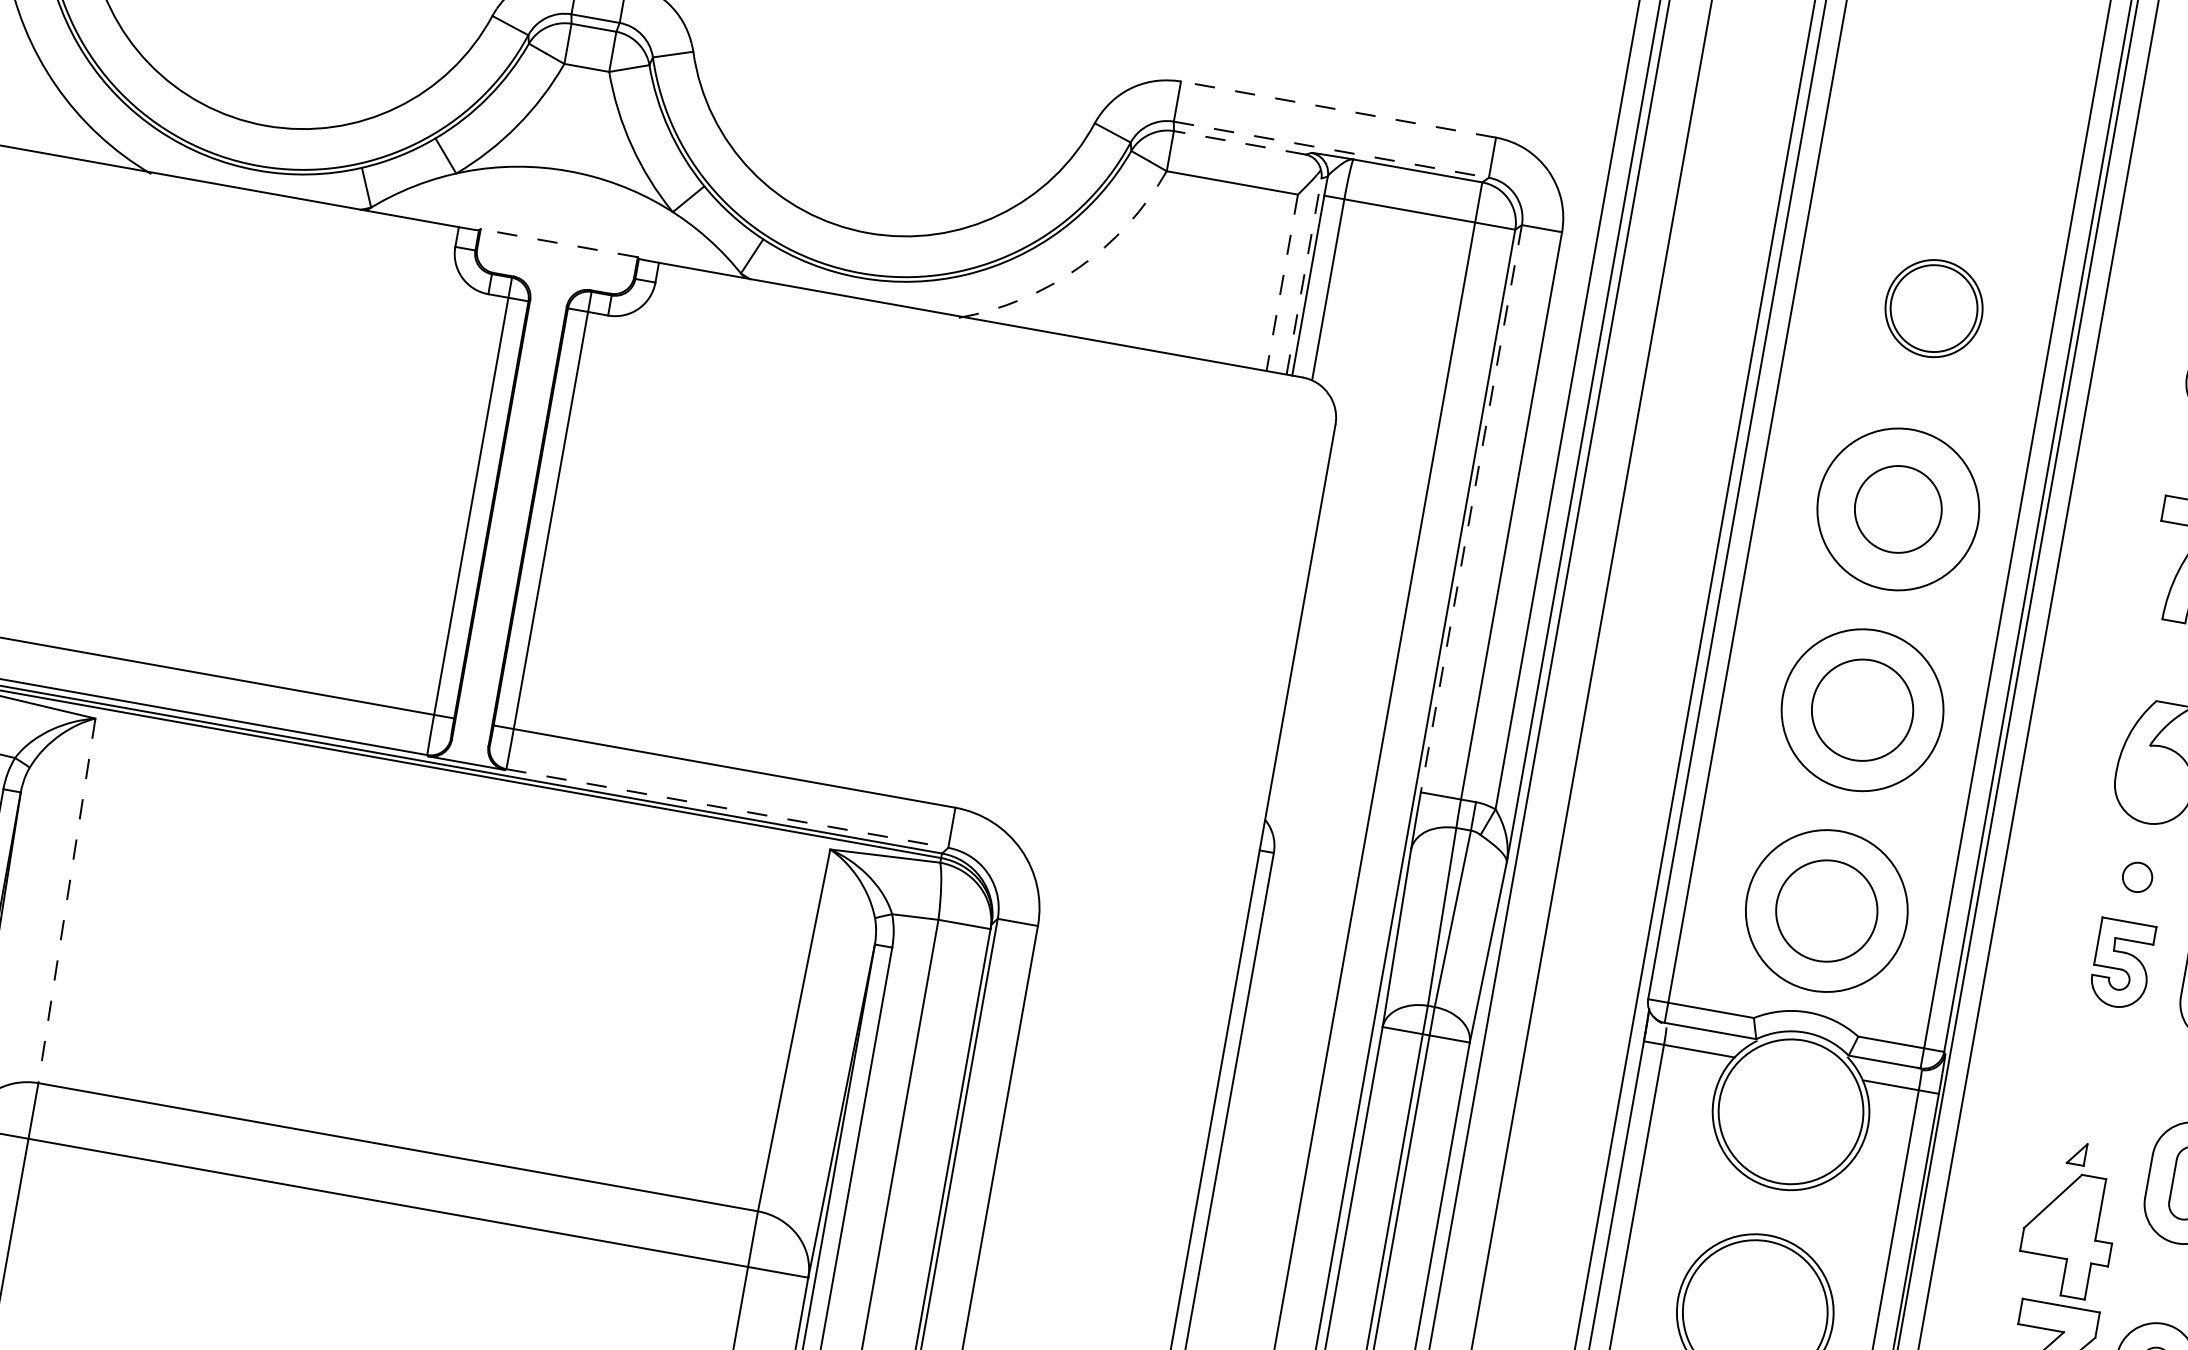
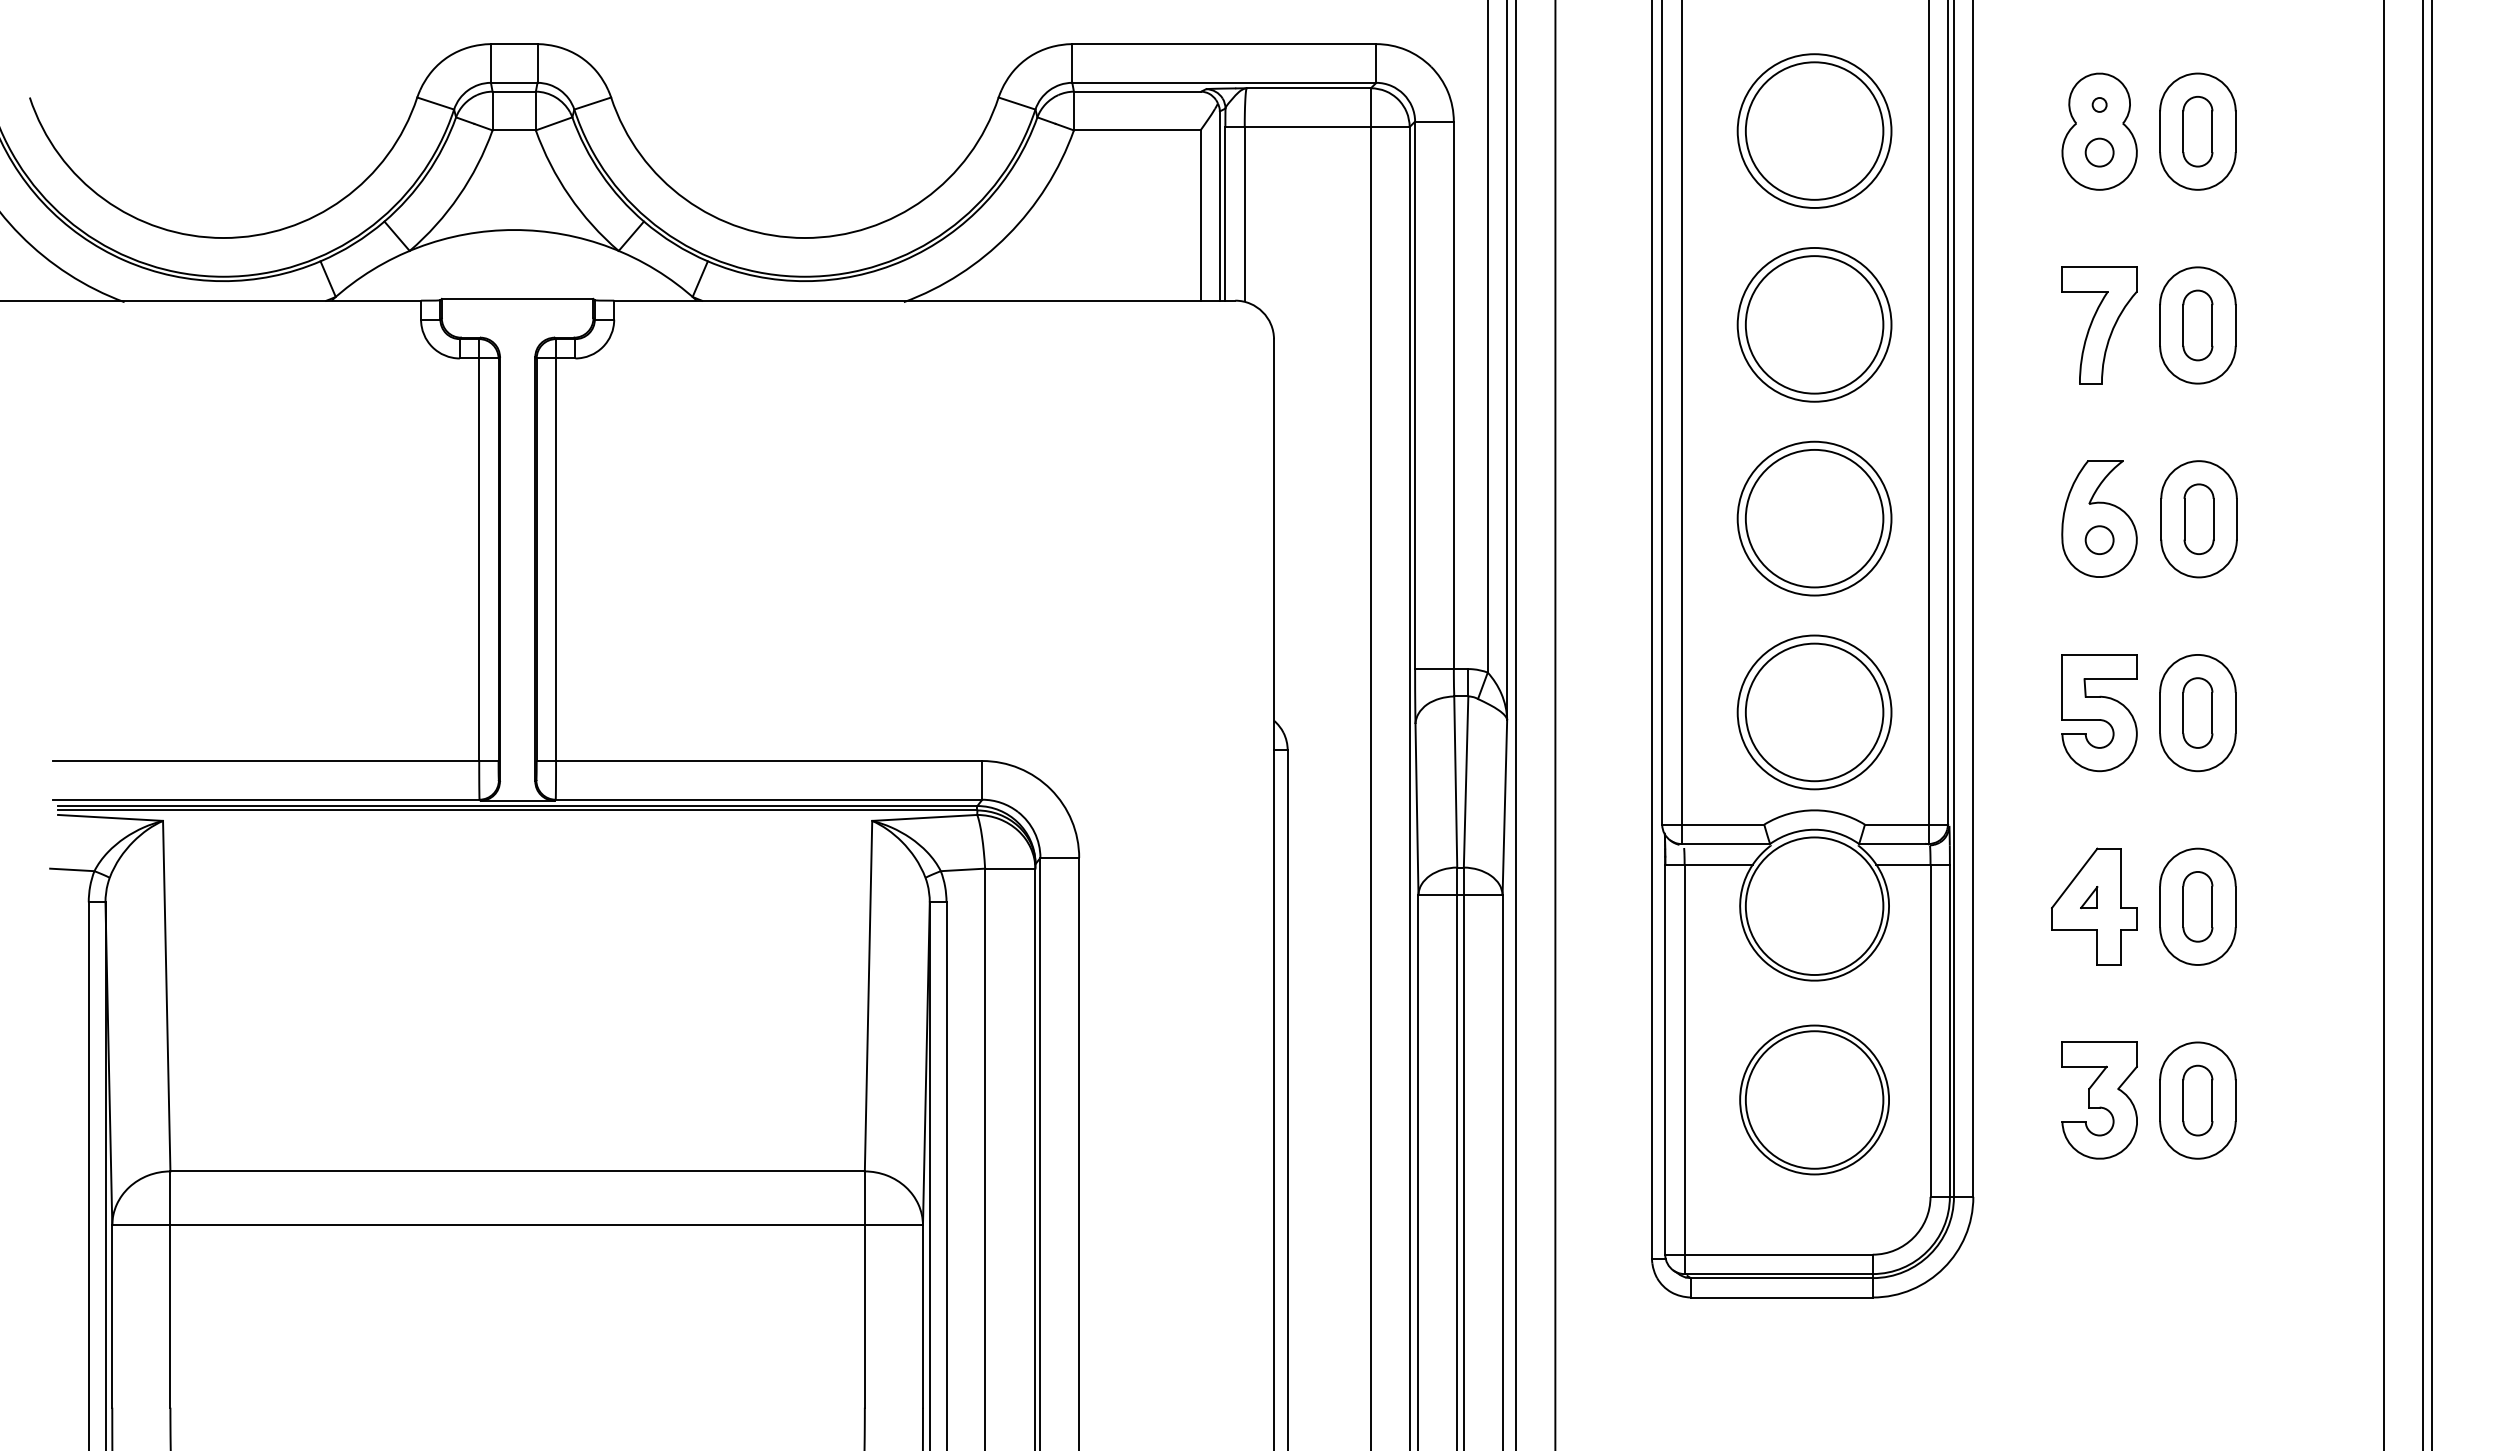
line: (1337, 109) -> (1223, 44), dashed -> solid
line: (1239, 142) -> (1137, 91), dashed -> solid
line: (1331, 149) -> (1224, 82), dashed -> solid
line: (559, 242) -> (517, 298), dashed -> solid
arc: (1078, 267) -> (1007, 235), dashed -> solid
line: (1303, 276) -> (1219, 206), dashed -> solid
line: (1282, 283) -> (1200, 216), dashed -> solid
part: (1934, 308) -> (1814, 130), size x1.67
line: (1471, 508) -> (1415, 395), dashed -> solid
circle: (1898, 509) -> (1814, 324), size x1.67
circle: (1862, 710) -> (1814, 518), size x1.43
line: (727, 808) -> (769, 799), dashed -> solid
circle: (2137, 876) -> (2099, 539), moved
line: (66, 901) -> (166, 996), dashed -> solid
circle: (1826, 911) -> (1814, 712), size x1.43
part: (2121, 964) -> (2099, 713), size x1.43
part: (2068, 1234) -> (2094, 906), moved

